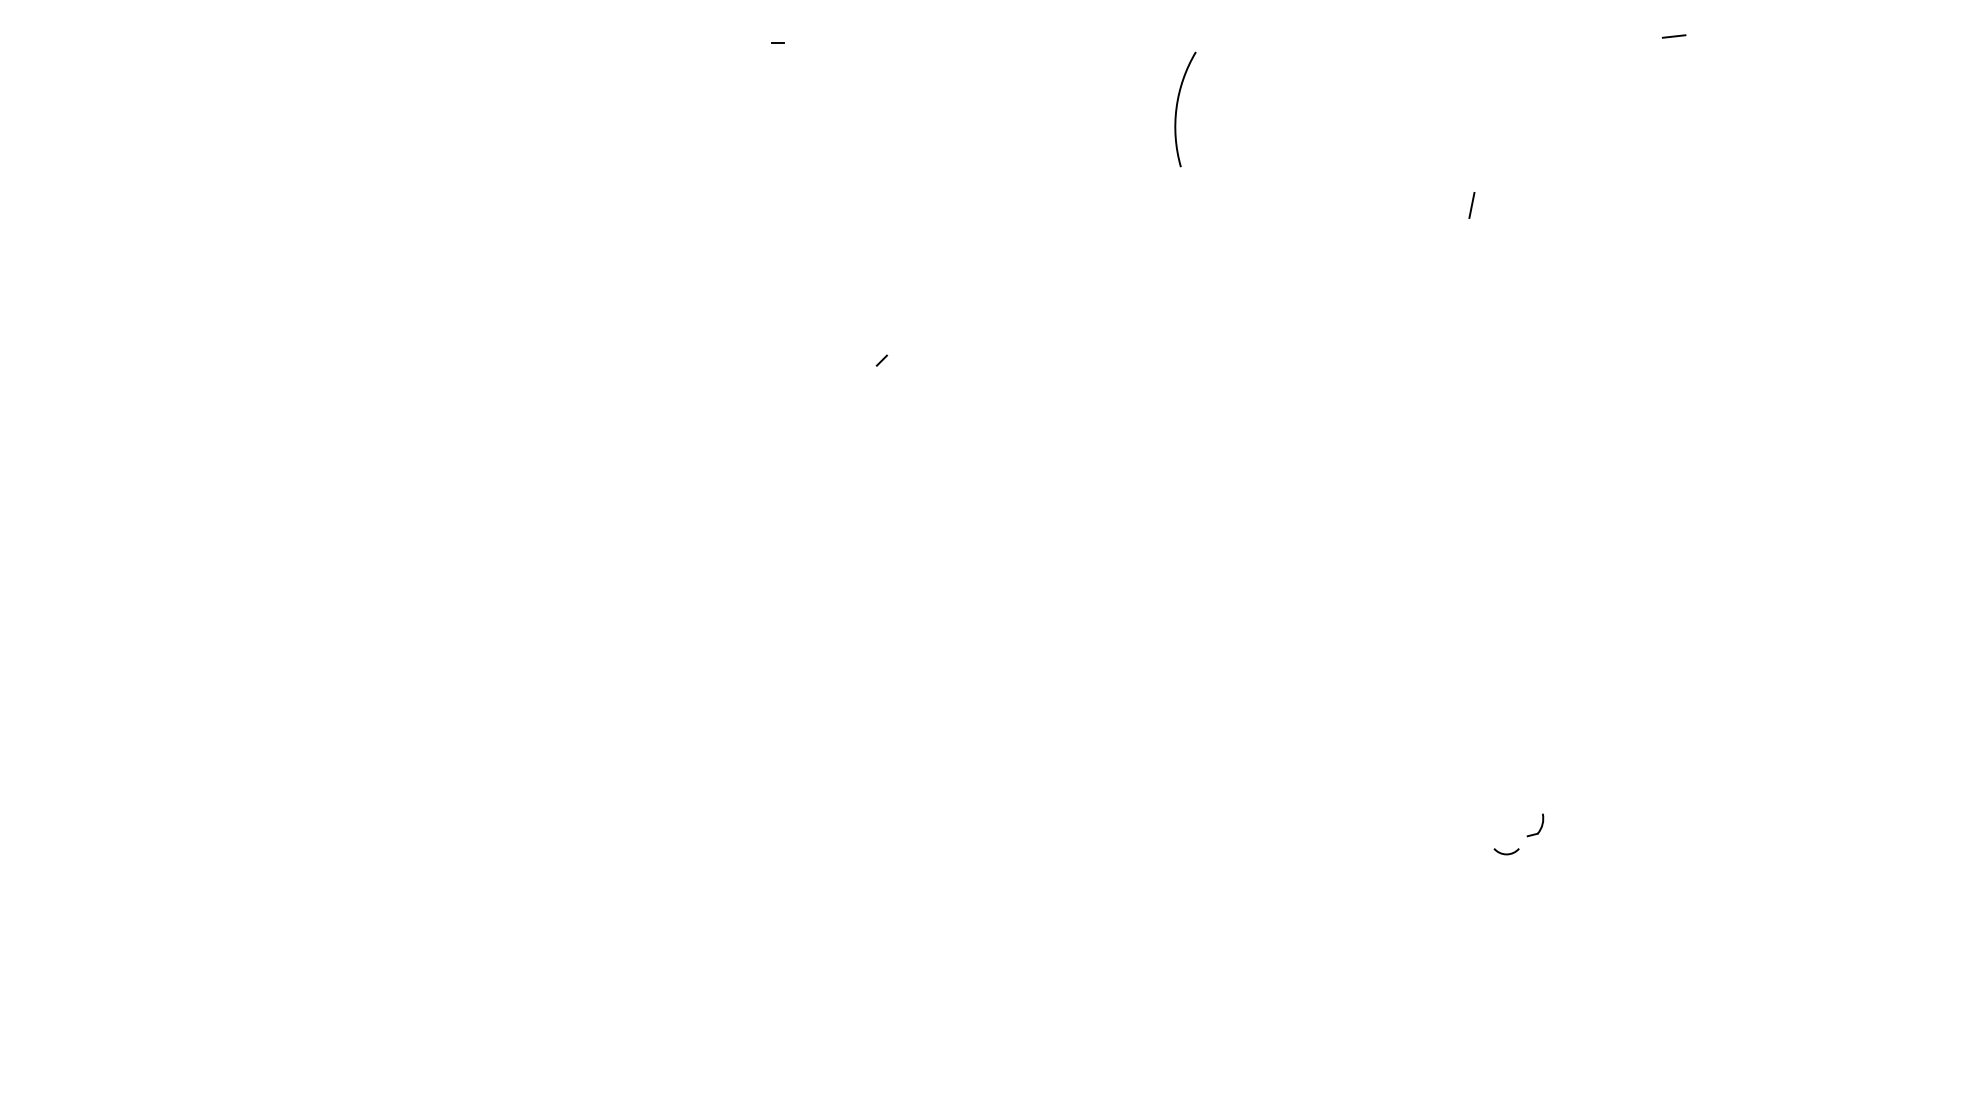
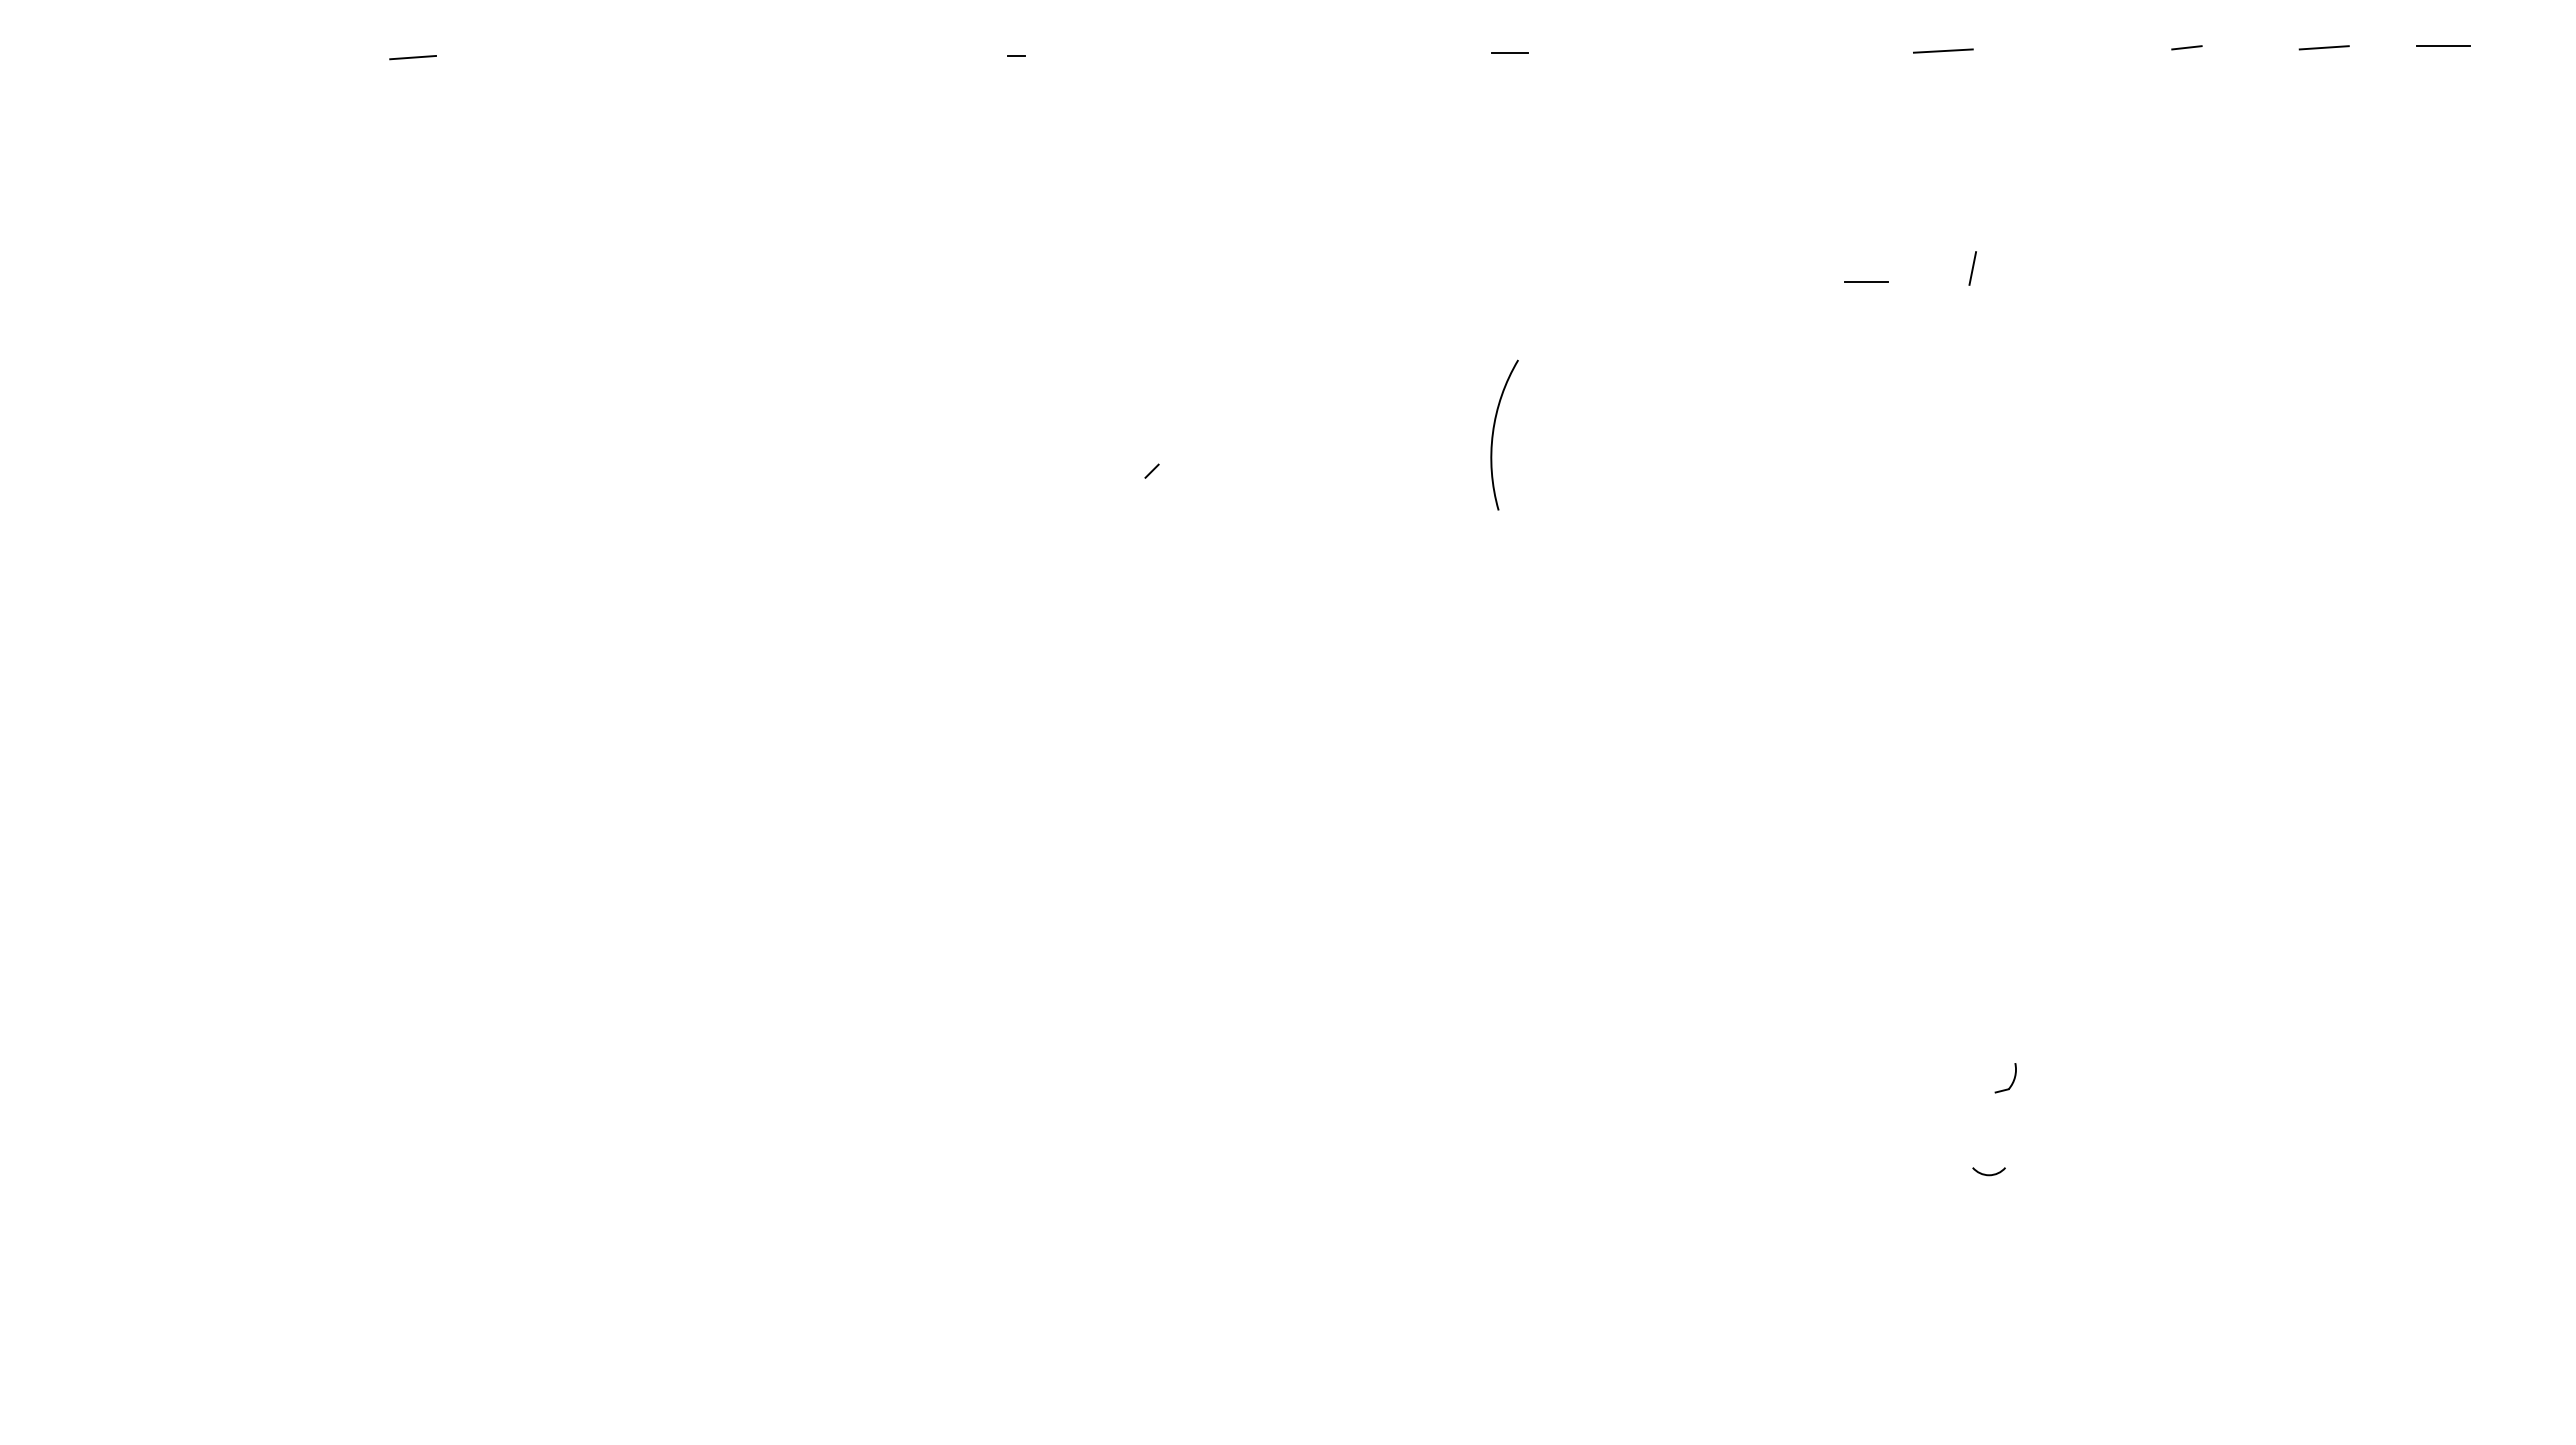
line: (1870, 35) -> (2443, 46), added
line: (1778, 36) -> (2323, 47), added
line: (1487, 38) -> (1942, 50), added
line: (1156, 40) -> (1510, 52), added
line: (315, 43) -> (412, 57), added
arc: (1177, 106) -> (1494, 431), moved
line: (1471, 205) -> (1972, 268), moved
line: (1428, 215) -> (1866, 281), added
arc: (1506, 853) -> (1988, 1174), moved

